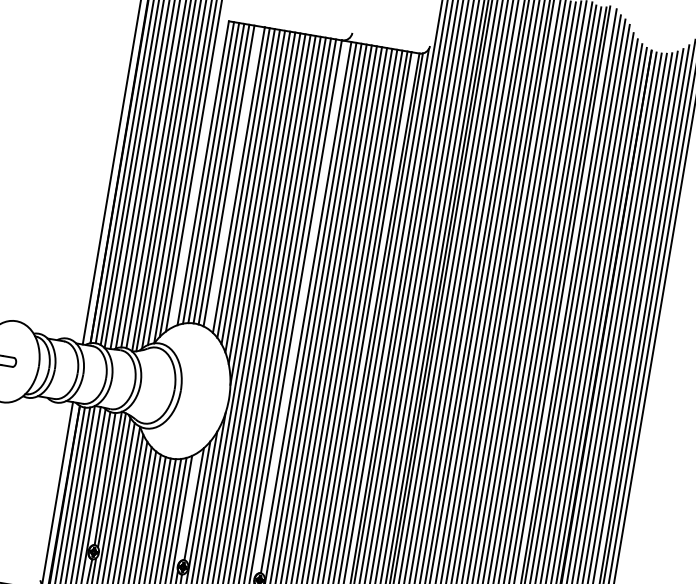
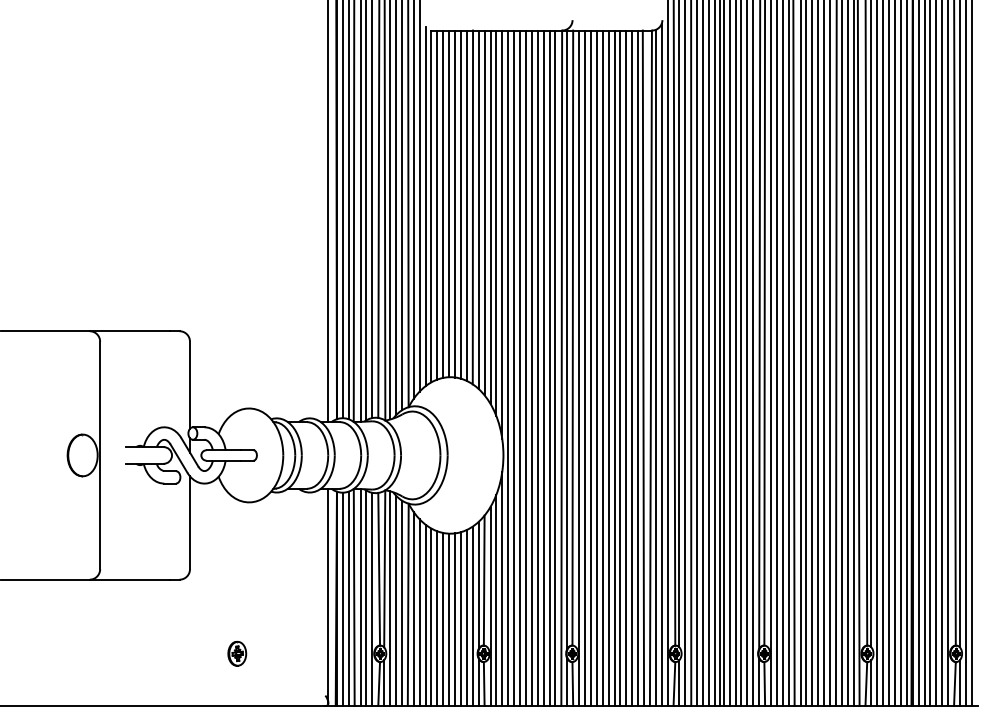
line: (198, 172) -> (425, 206), added
line: (233, 177) -> (466, 205), added
line: (301, 308) -> (567, 339), added
line: (188, 506) -> (478, 584), added

